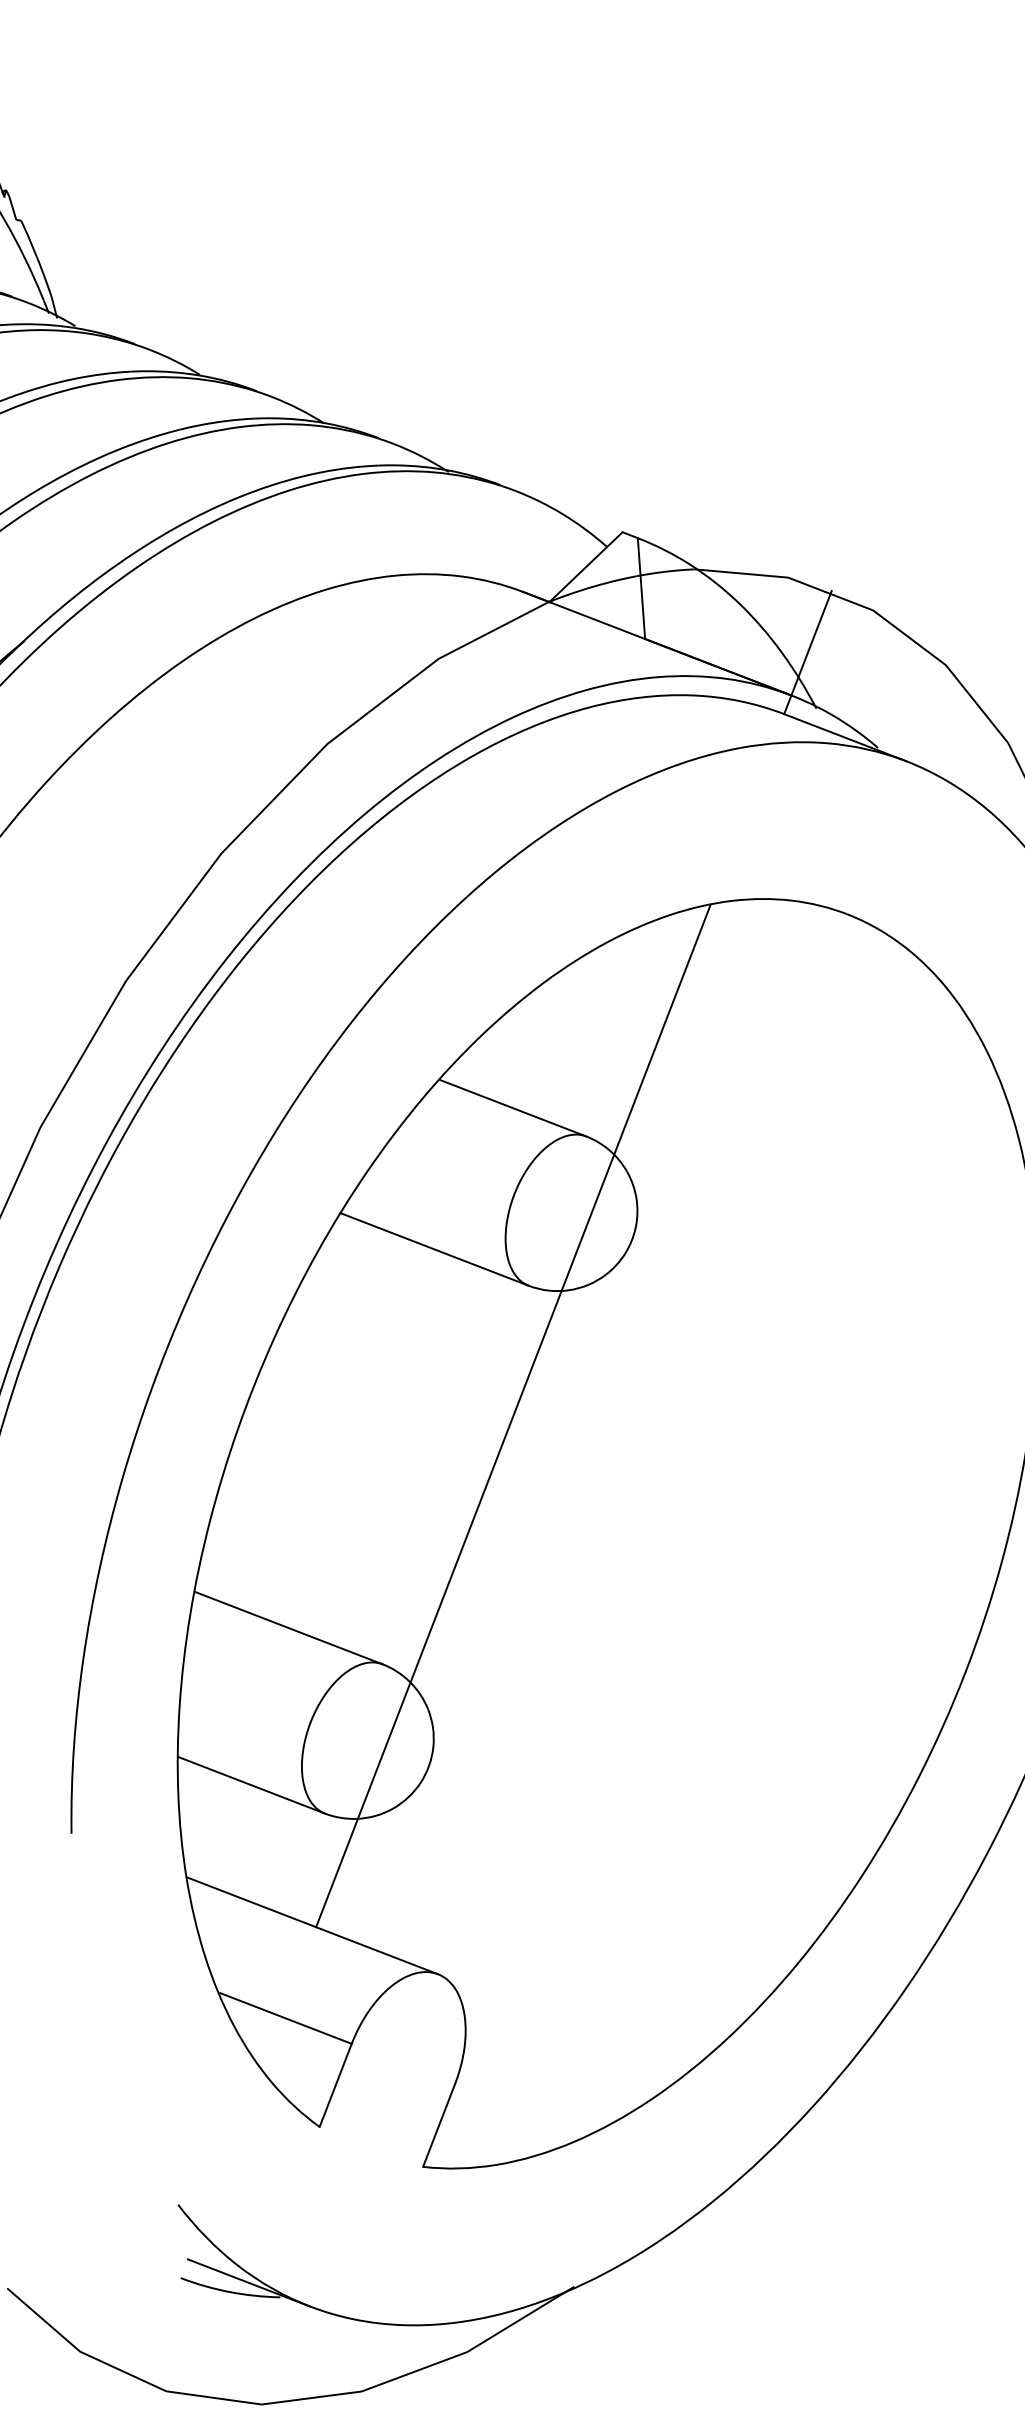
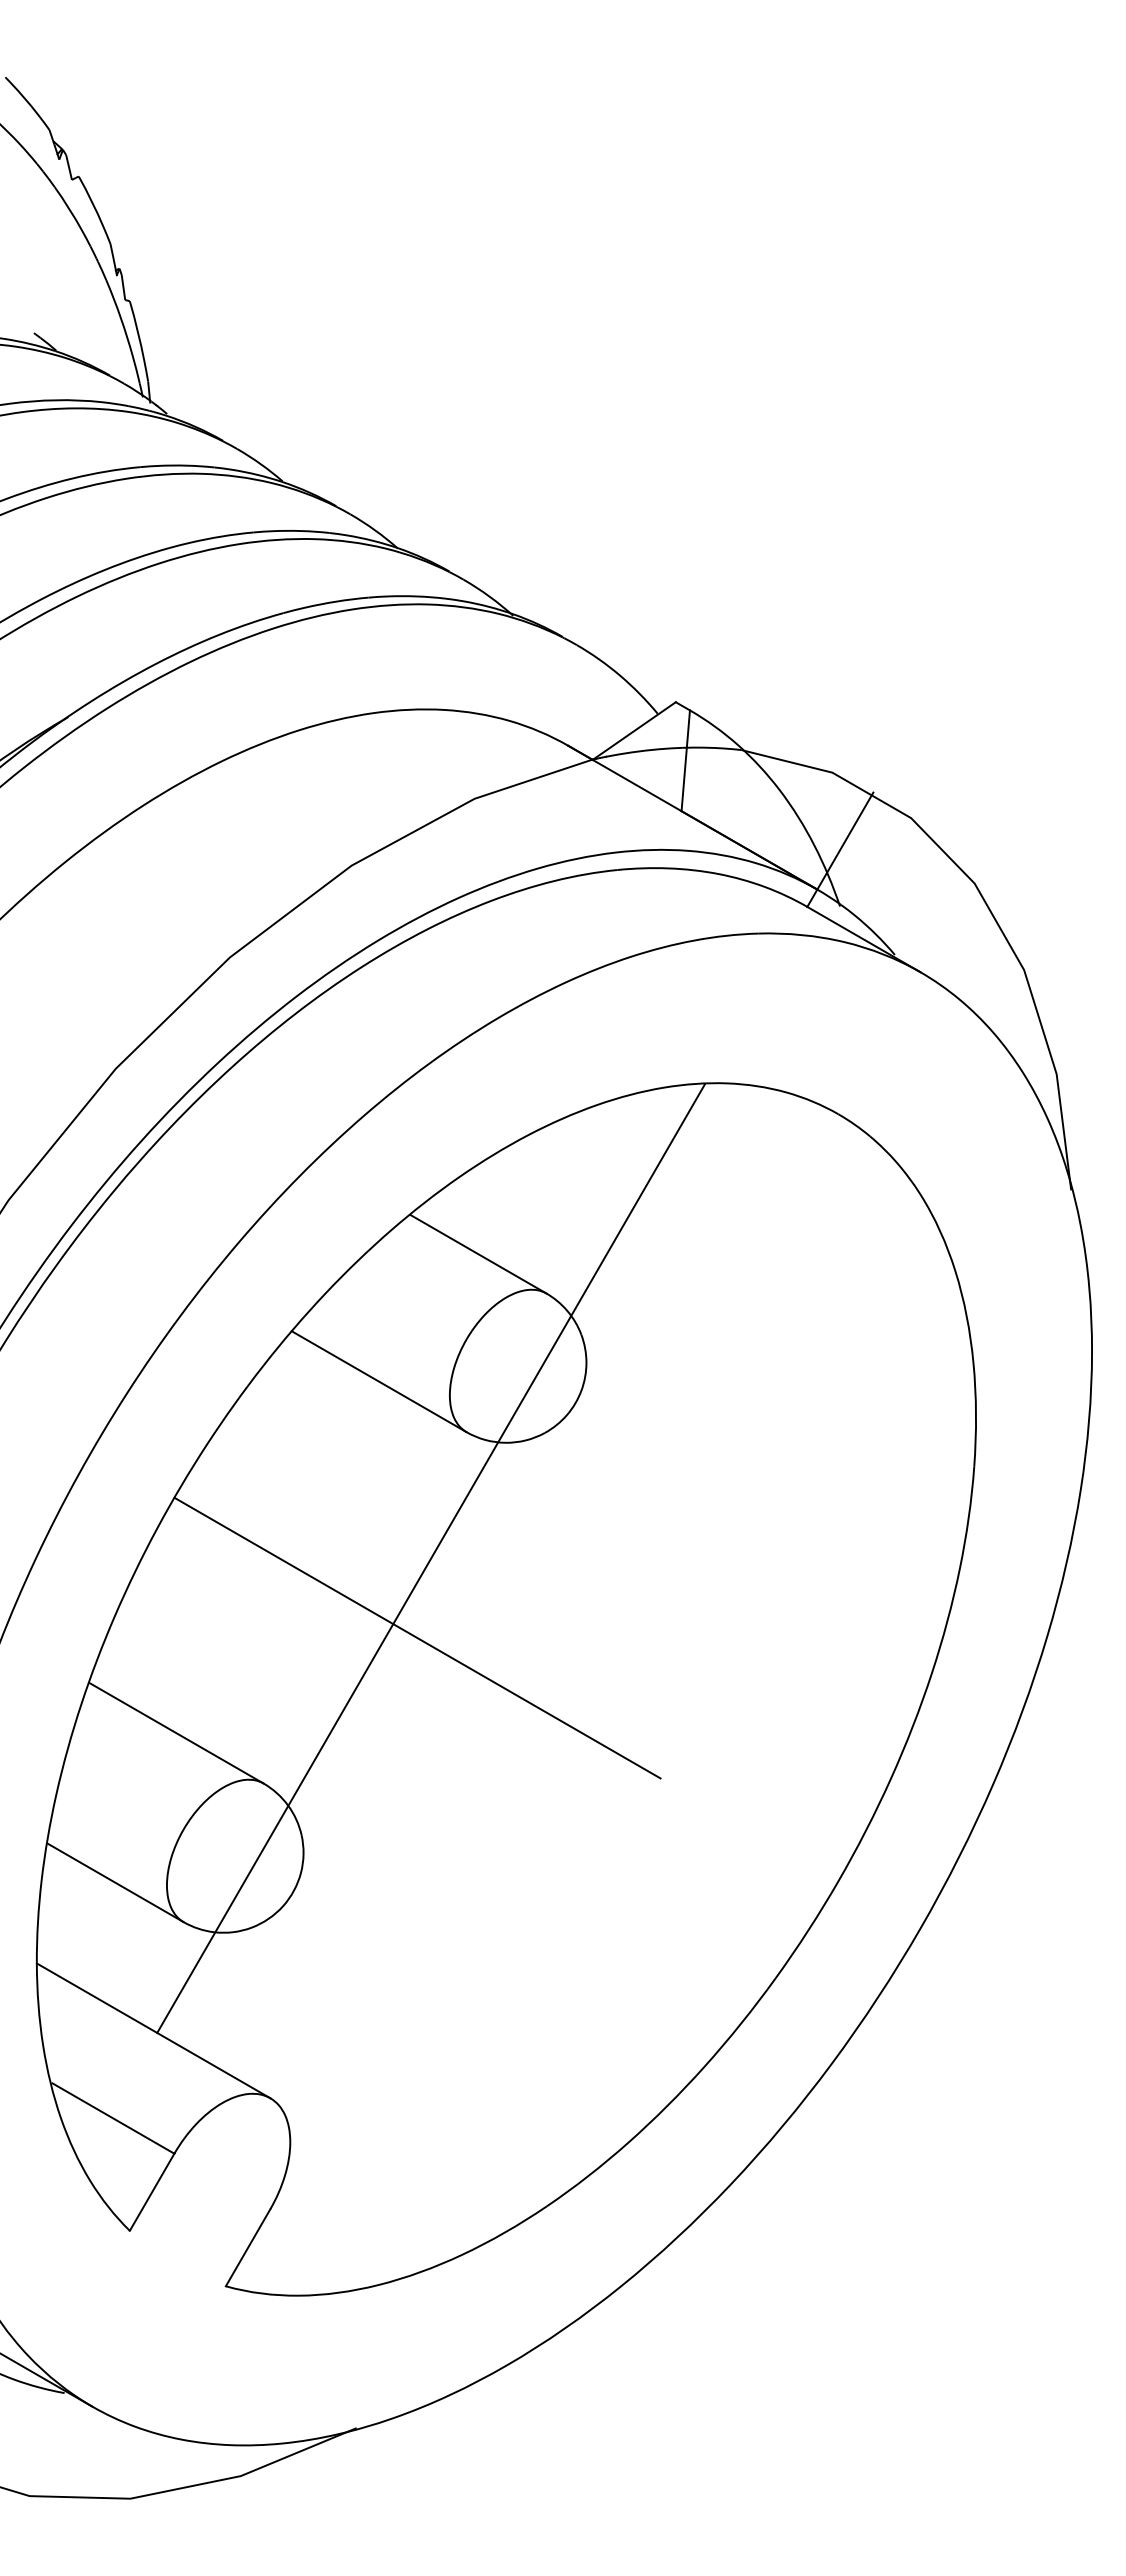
line: (512, 1496) -> (417, 1637), added

